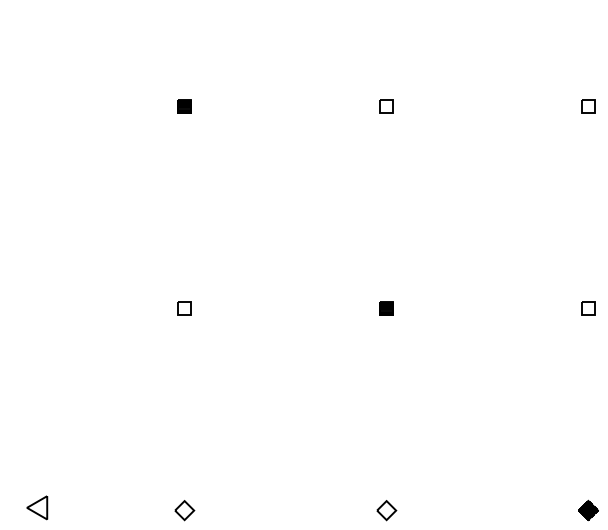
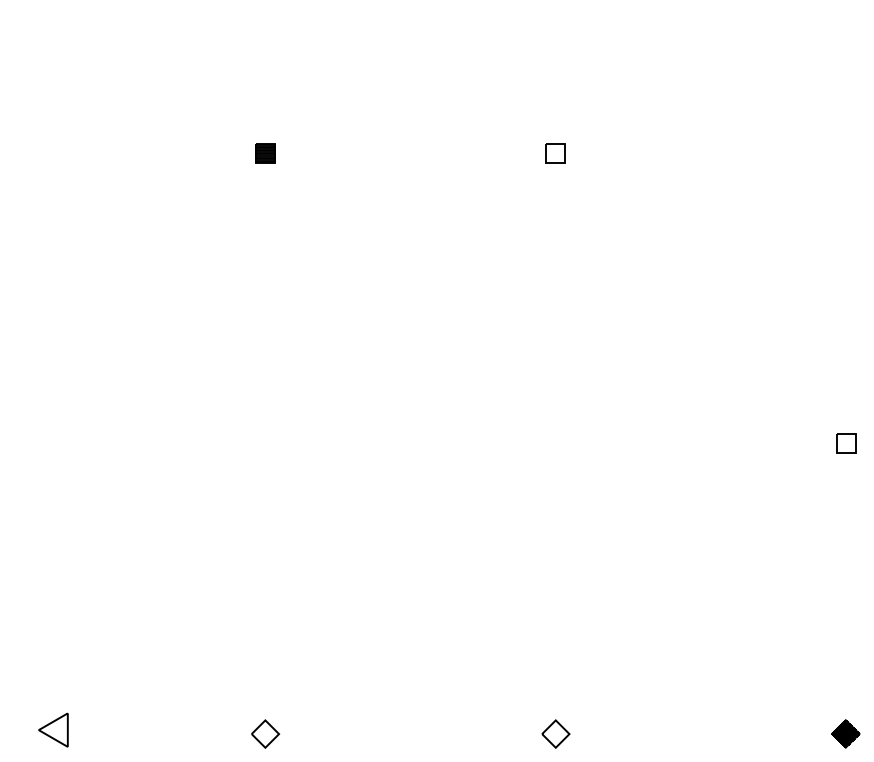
part: (588, 106) -> (846, 153), removed
part: (184, 308) -> (265, 443), removed
part: (386, 308) -> (555, 443), removed

